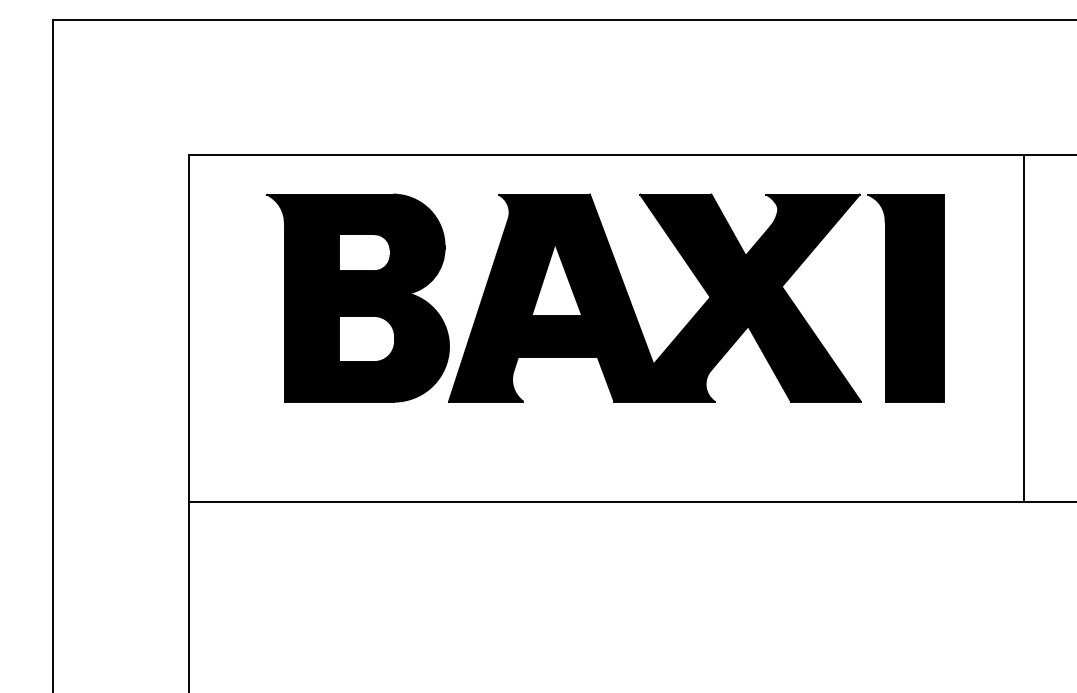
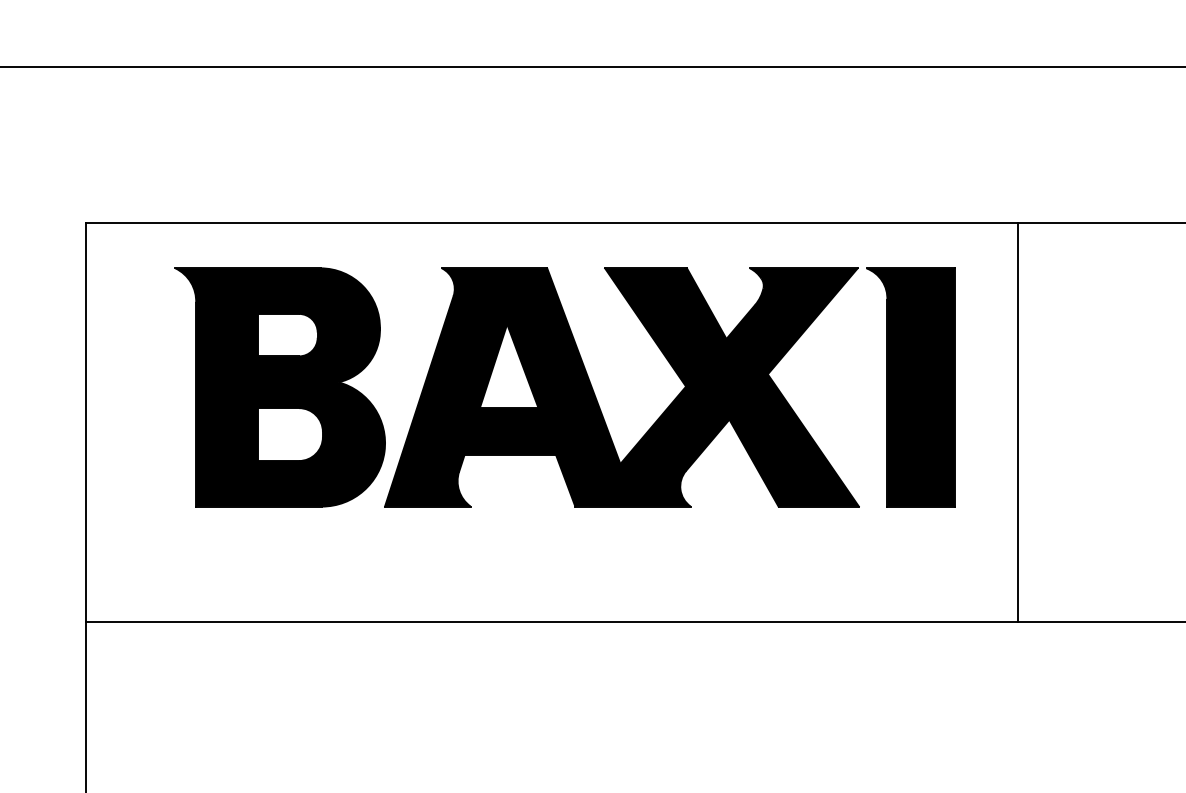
line: (1024, 328) -> (1018, 422), moved

